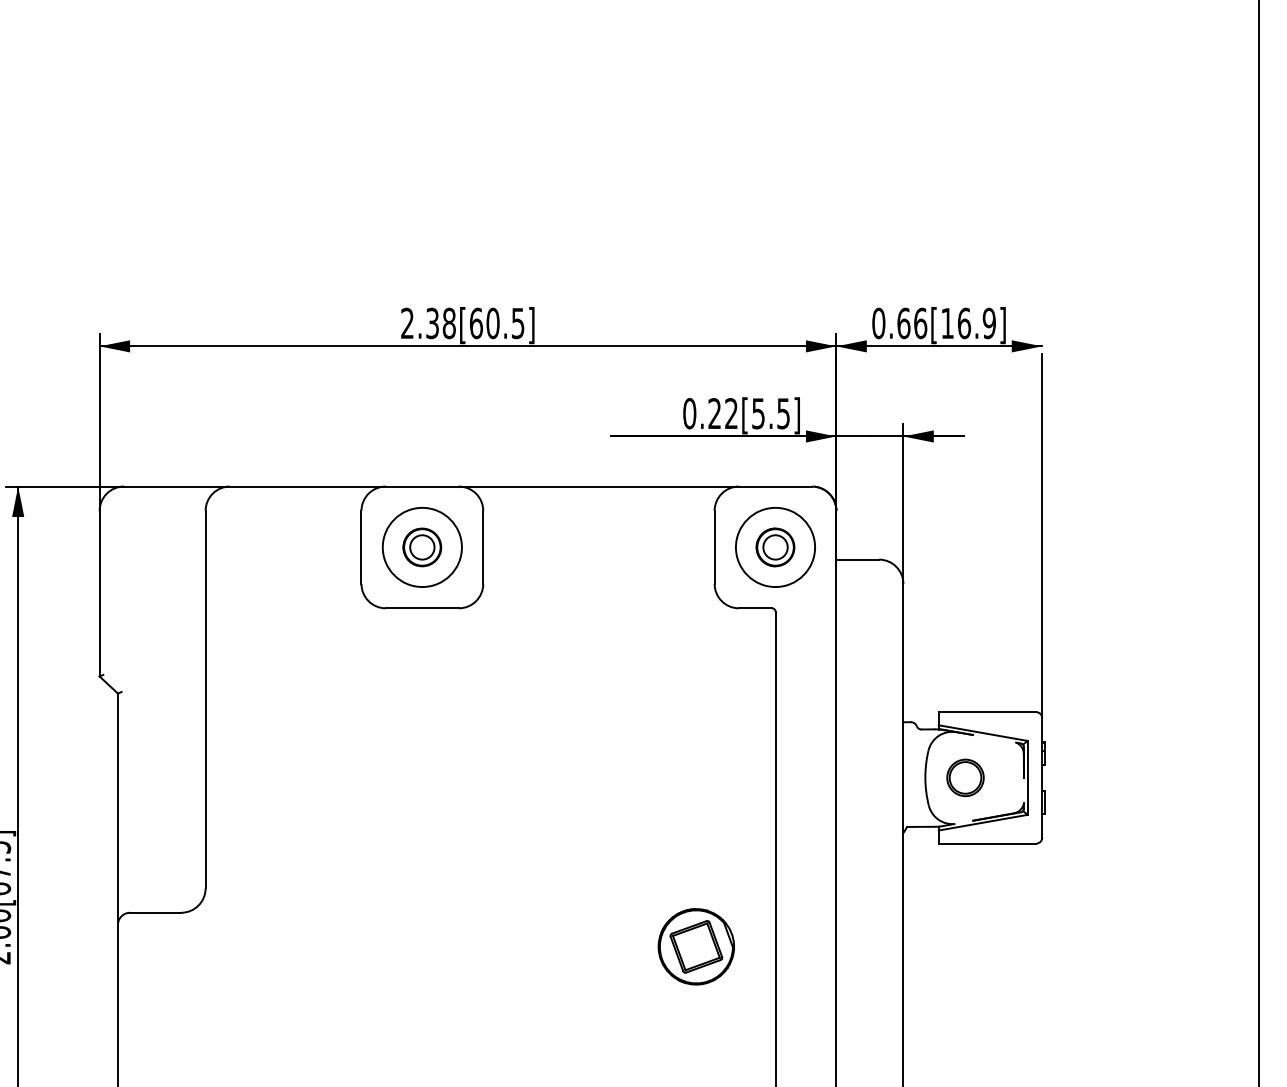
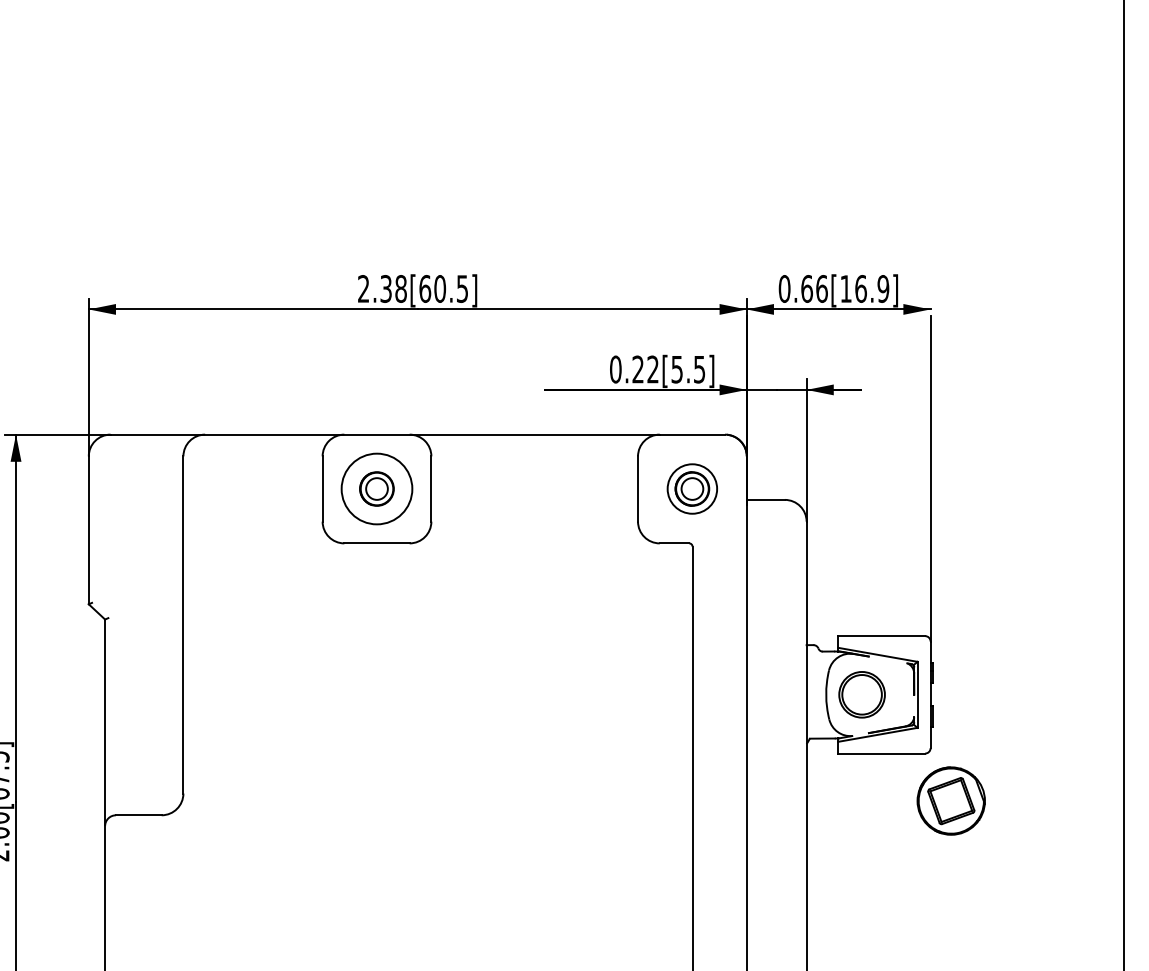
circle: (775, 547) -> (692, 489), size x0.7
part: (965, 777) -> (862, 694), size x1.4
part: (695, 946) -> (950, 800), moved

